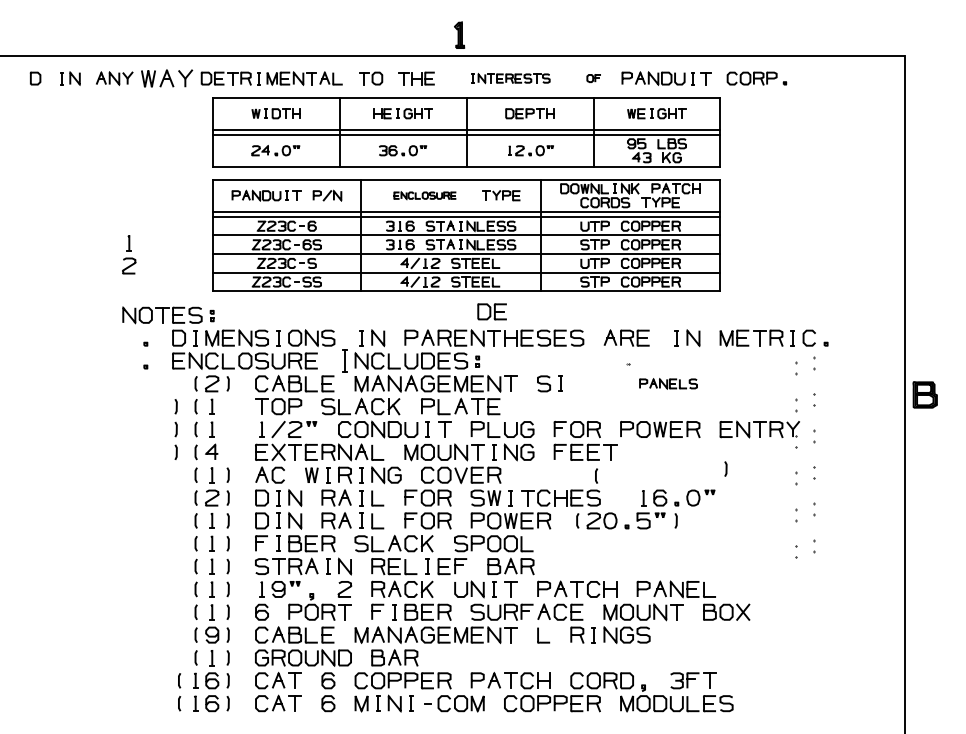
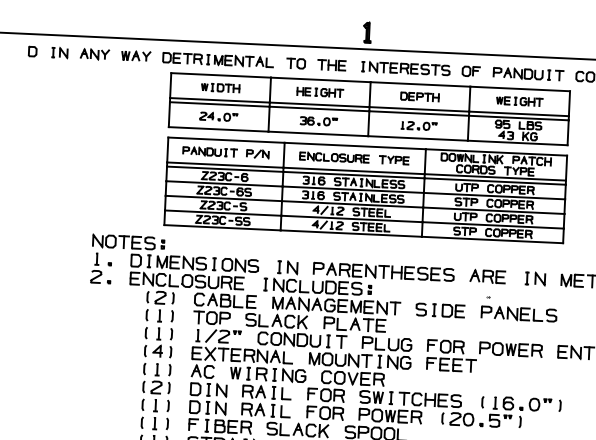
part: (167, 77) -> (136, 55), size x0.71
part: (510, 78) -> (405, 68), size x1.43
part: (593, 78) -> (471, 71), size x1.67
part: (424, 195) -> (334, 157), size x1.43
part: (129, 254) -> (96, 267), moved
part: (491, 311) -> (453, 310), moved
part: (344, 360) -> (265, 284), size x0.71
part: (668, 383) -> (519, 313), size x1.67
part: (175, 429) -> (170, 334), moved
line: (725, 468) -> (559, 405), moved
curve: (596, 475) -> (482, 401), moved

